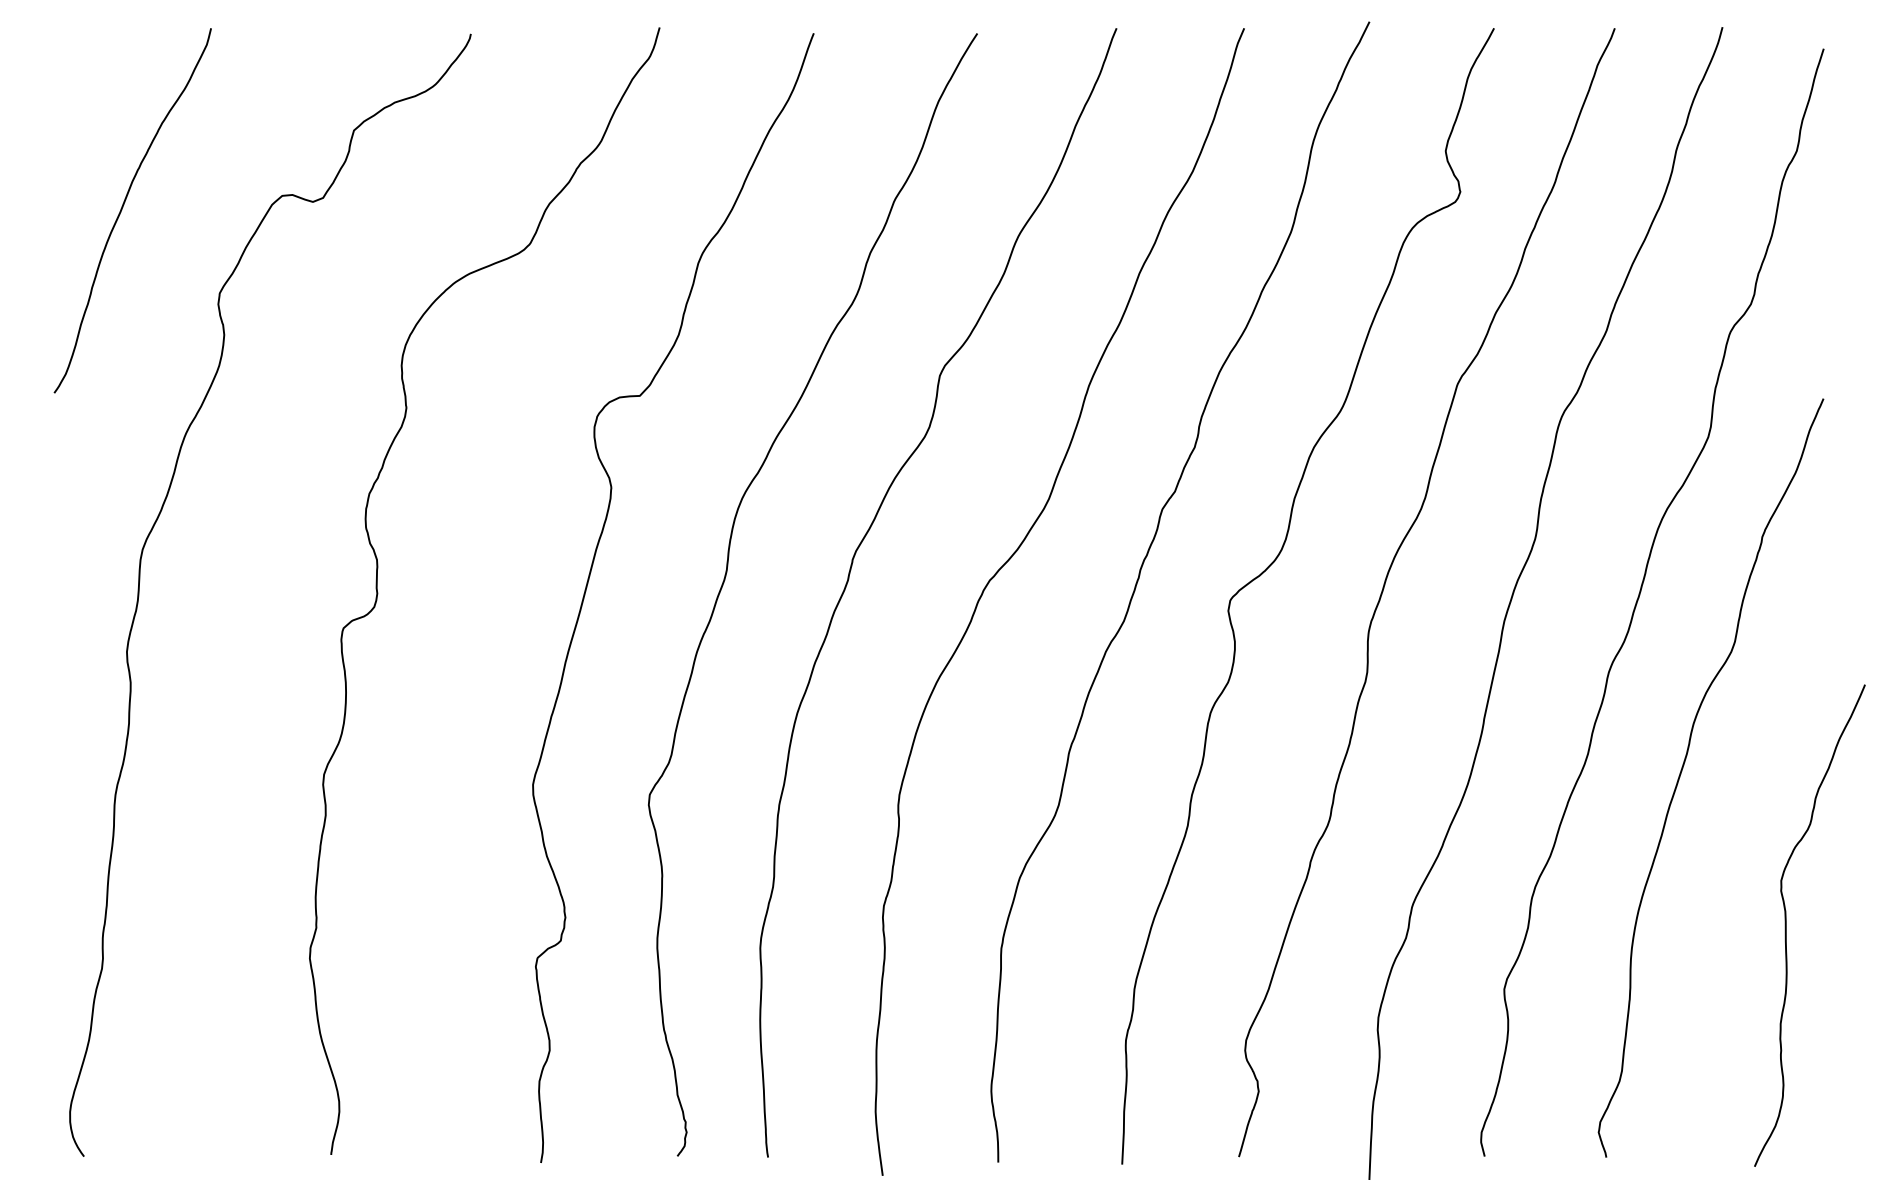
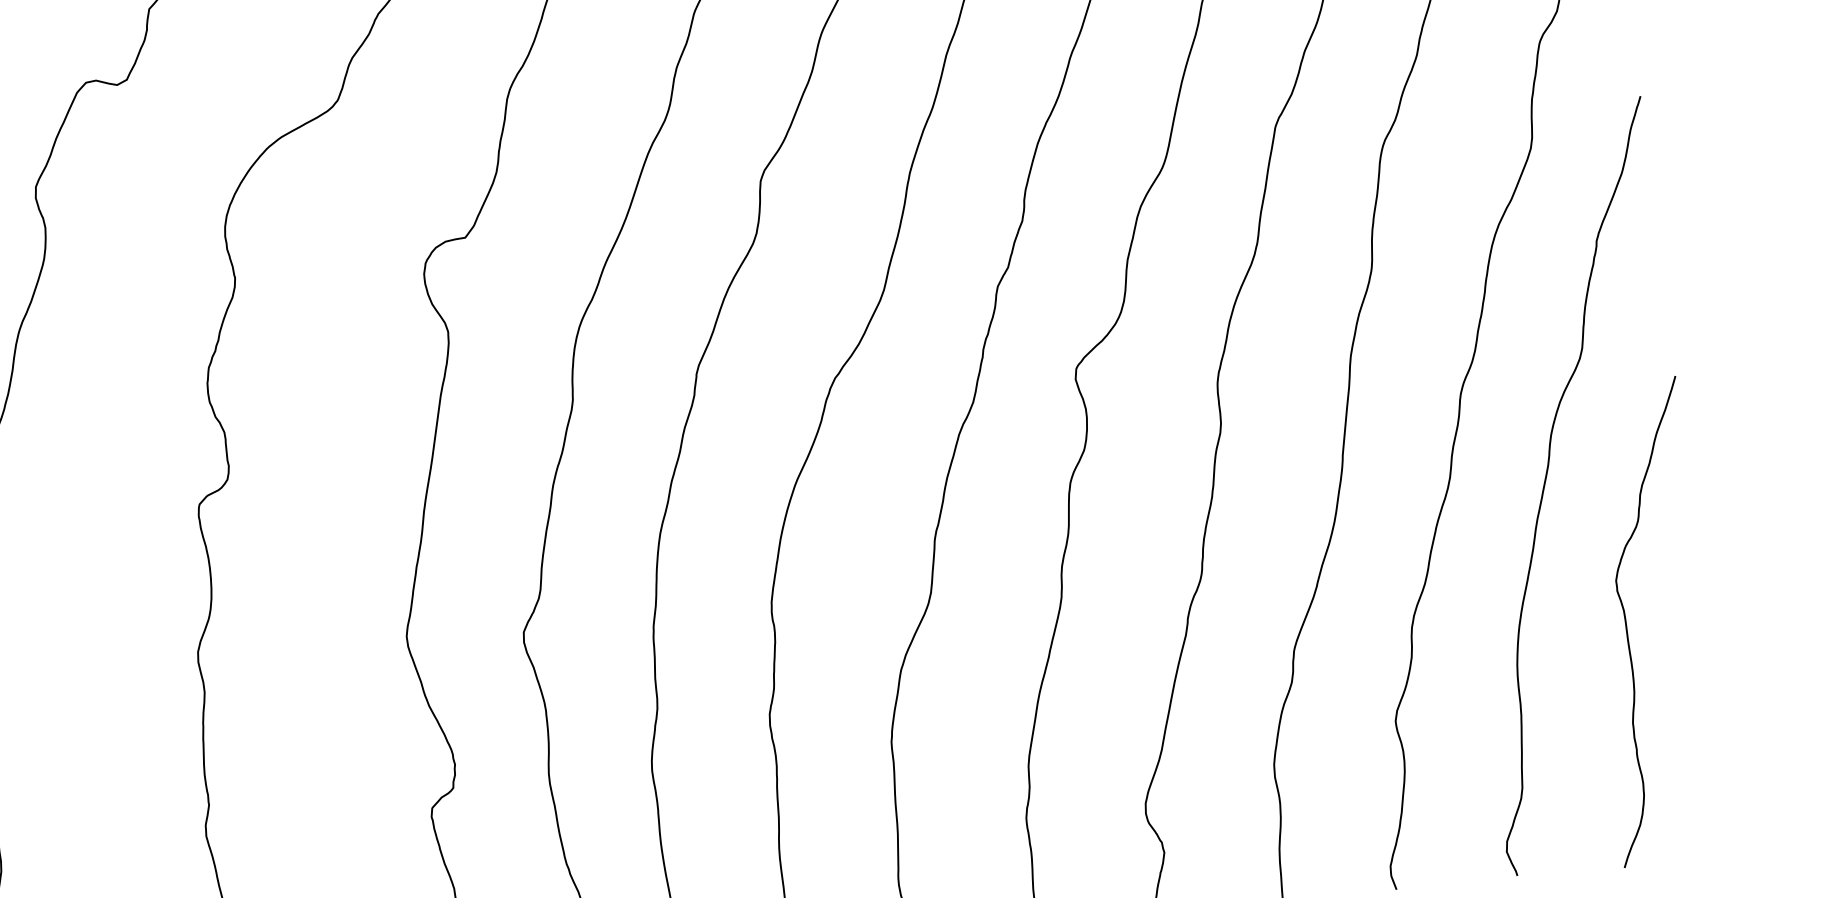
curve: (1786, 925) -> (1626, 624), moved

